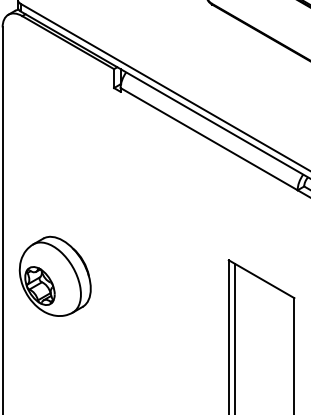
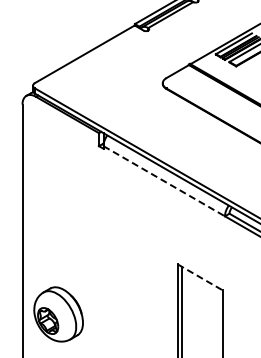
line: (209, 139) -> (164, 181), solid -> dashed
part: (55, 276) -> (58, 314), moved
line: (261, 279) -> (200, 277), solid -> dashed

